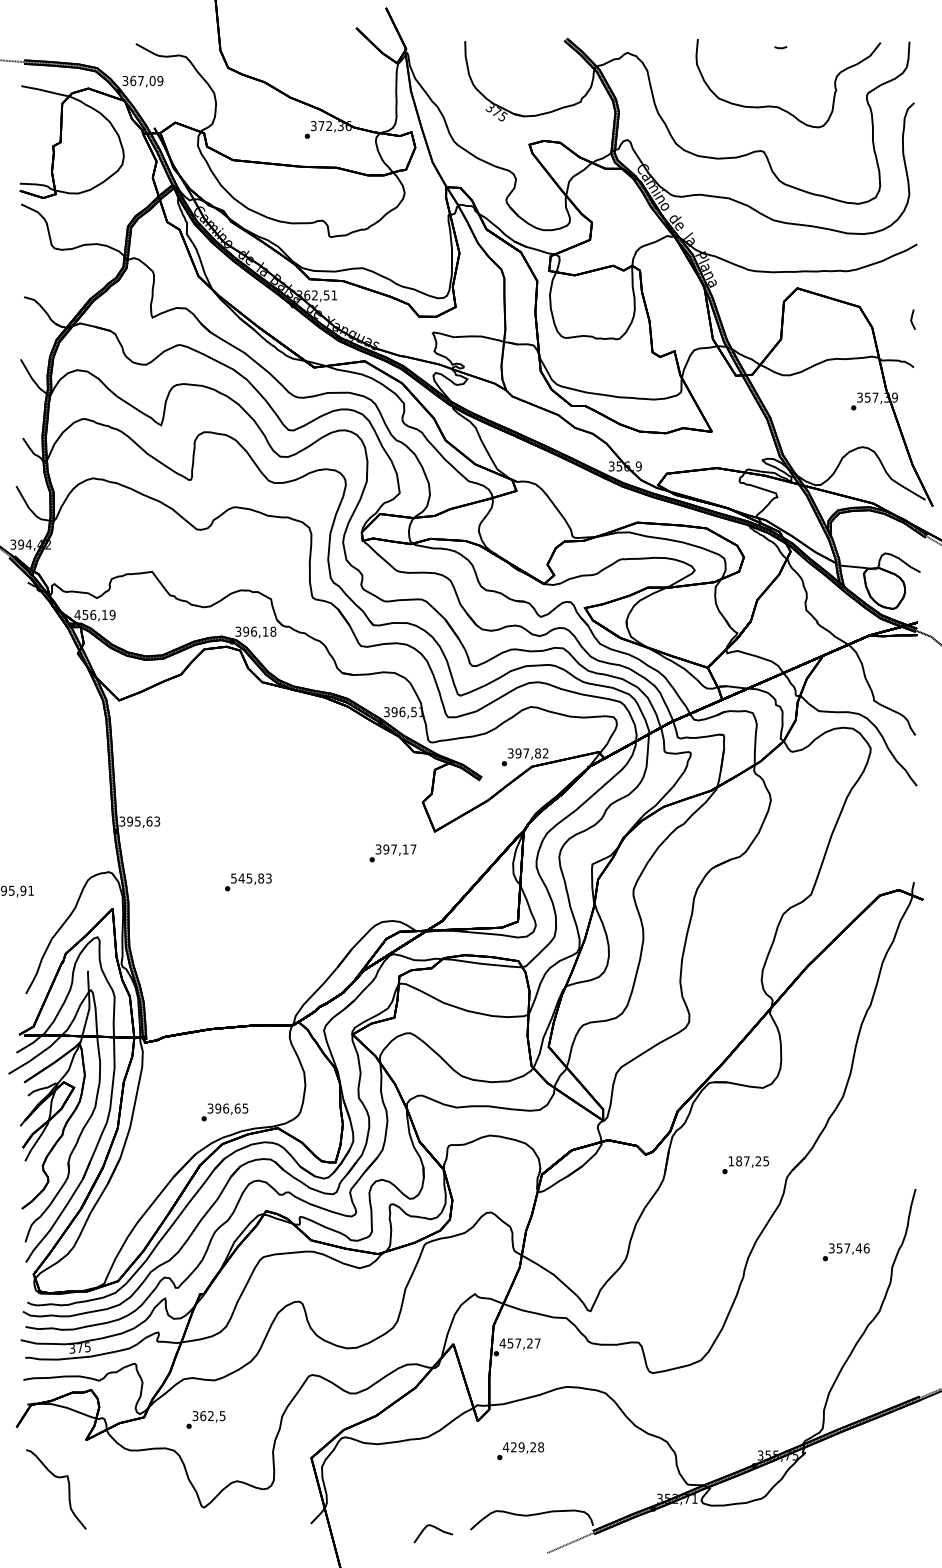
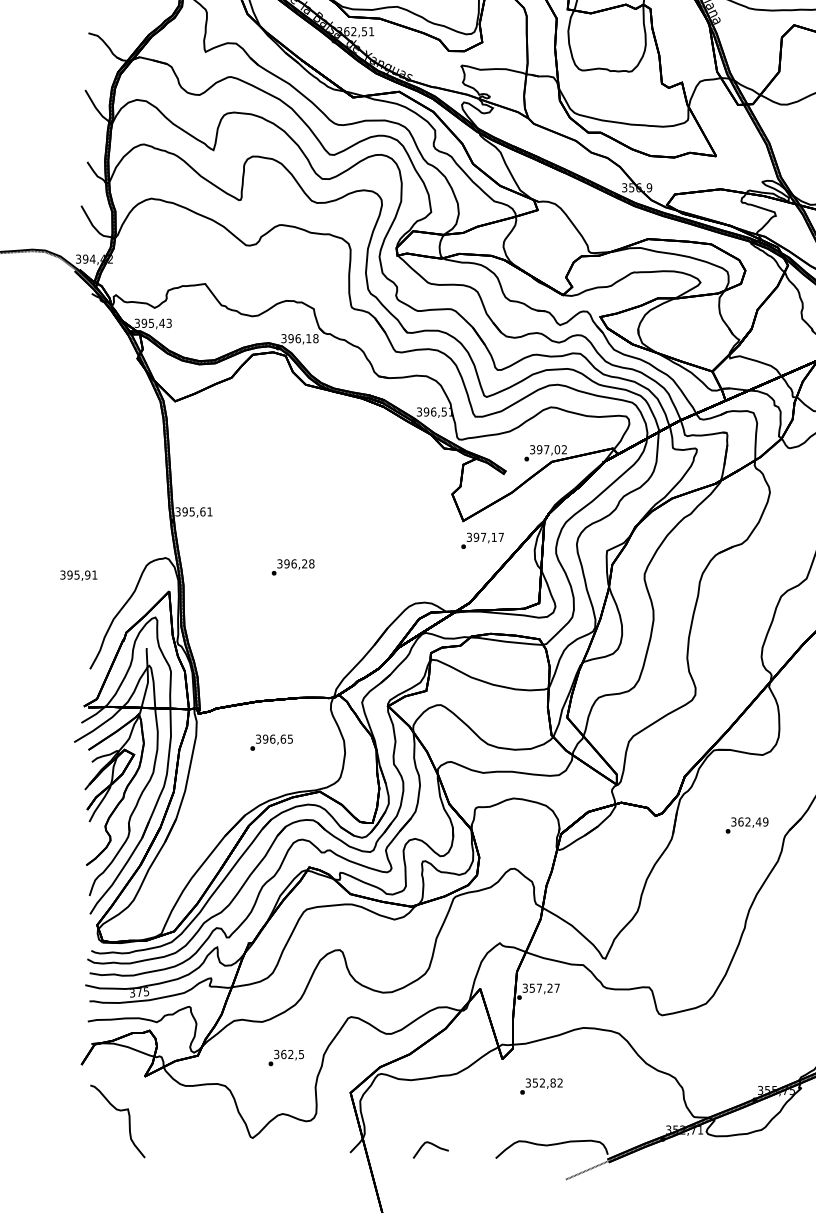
text: (94, 615) -> (152, 323), 456,19 -> 395,43
text: (537, 753) -> (556, 449), 397,82 -> 397,02
text: (157, 821) -> (210, 511), 395,63 -> 395,61
text: (392, 853) -> (482, 541), moved
text: (251, 878) -> (295, 563), 545,83 -> 396,28
text: (224, 1112) -> (271, 742), moved
text: (748, 1161) -> (749, 822), 187,25 -> 362,49
text: (502, 1343) -> (525, 988), 457,27 -> 357,27
text: (205, 1419) -> (285, 1057), moved
text: (523, 1447) -> (544, 1083), 429,28 -> 352,82
curve: (435, 1528) -> (432, 1145), moved

